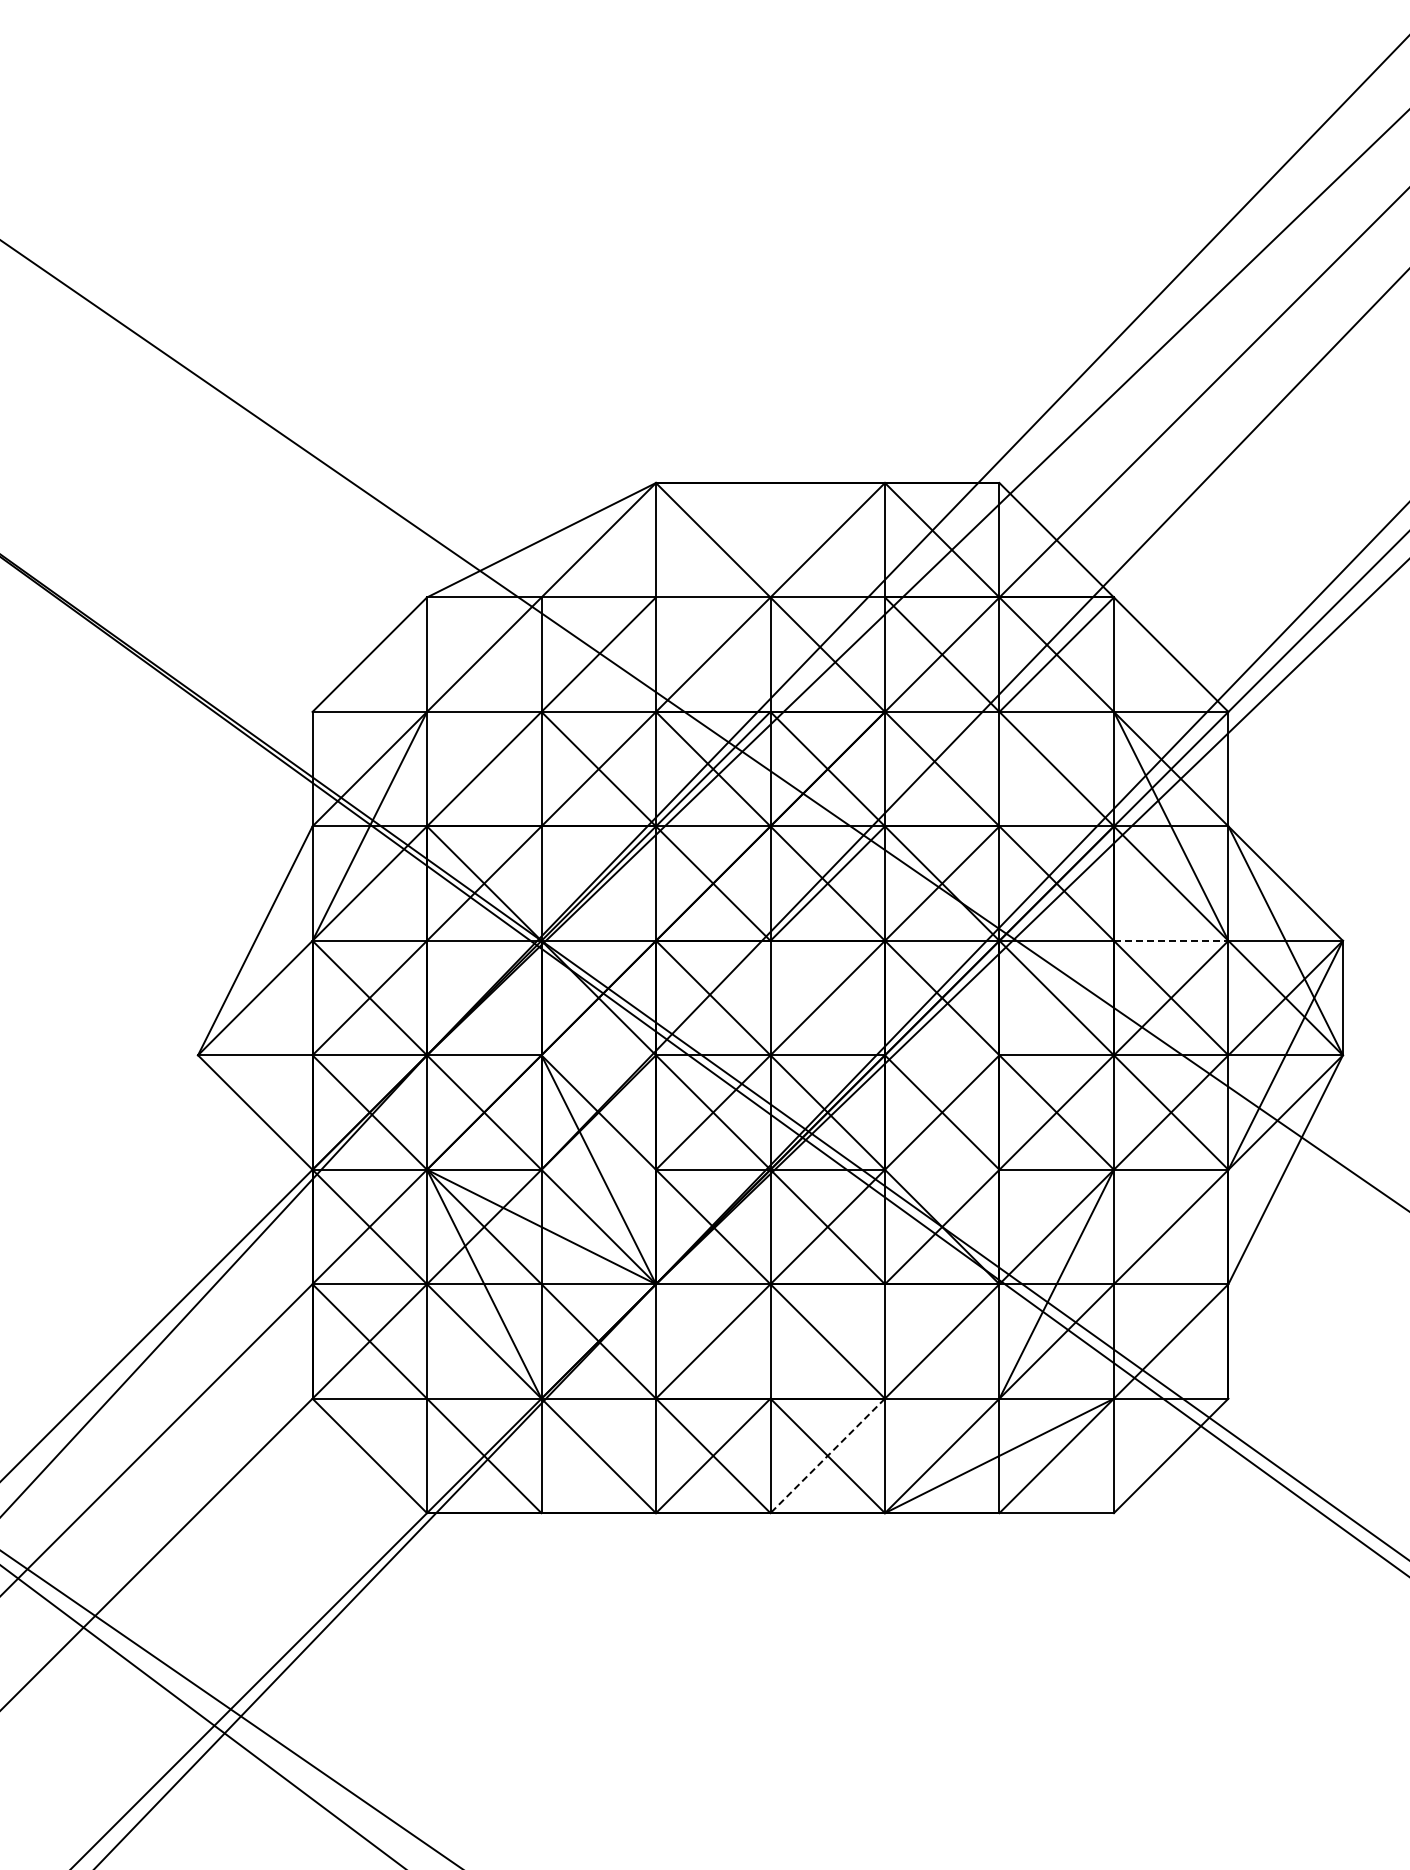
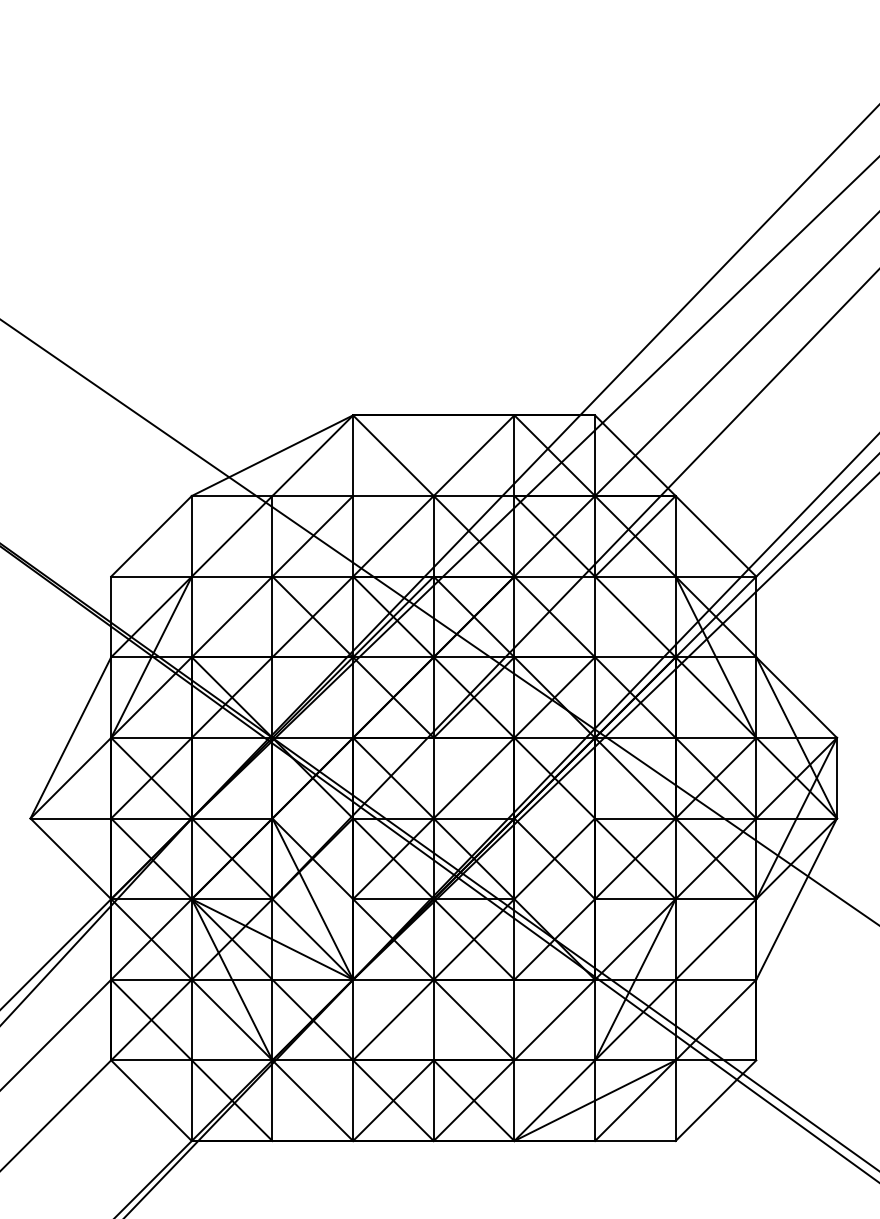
line: (1171, 940) -> (716, 737), dashed -> solid
line: (827, 1455) -> (473, 1100), dashed -> solid

